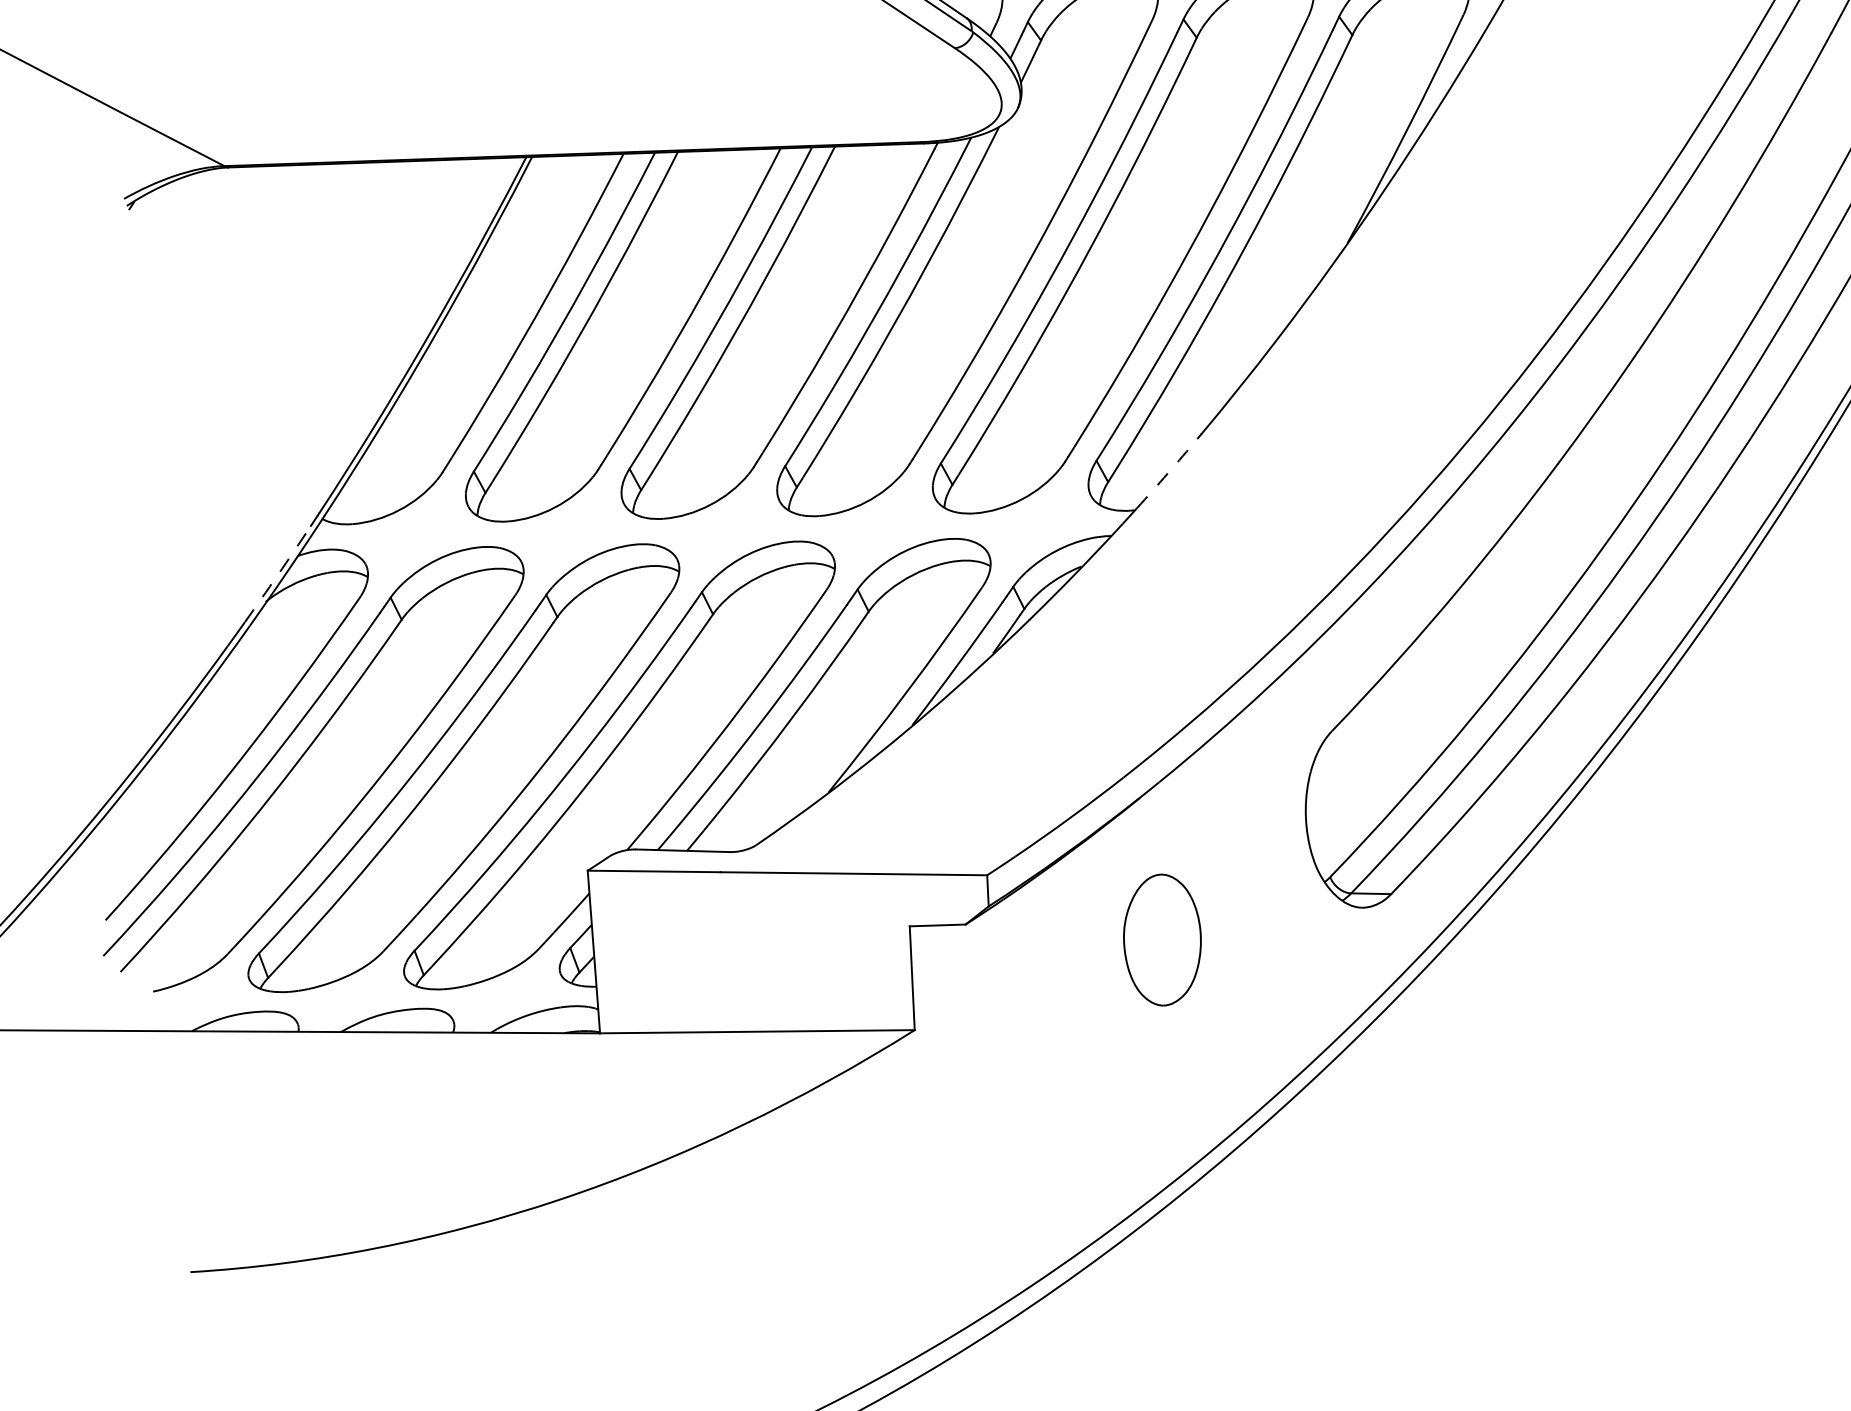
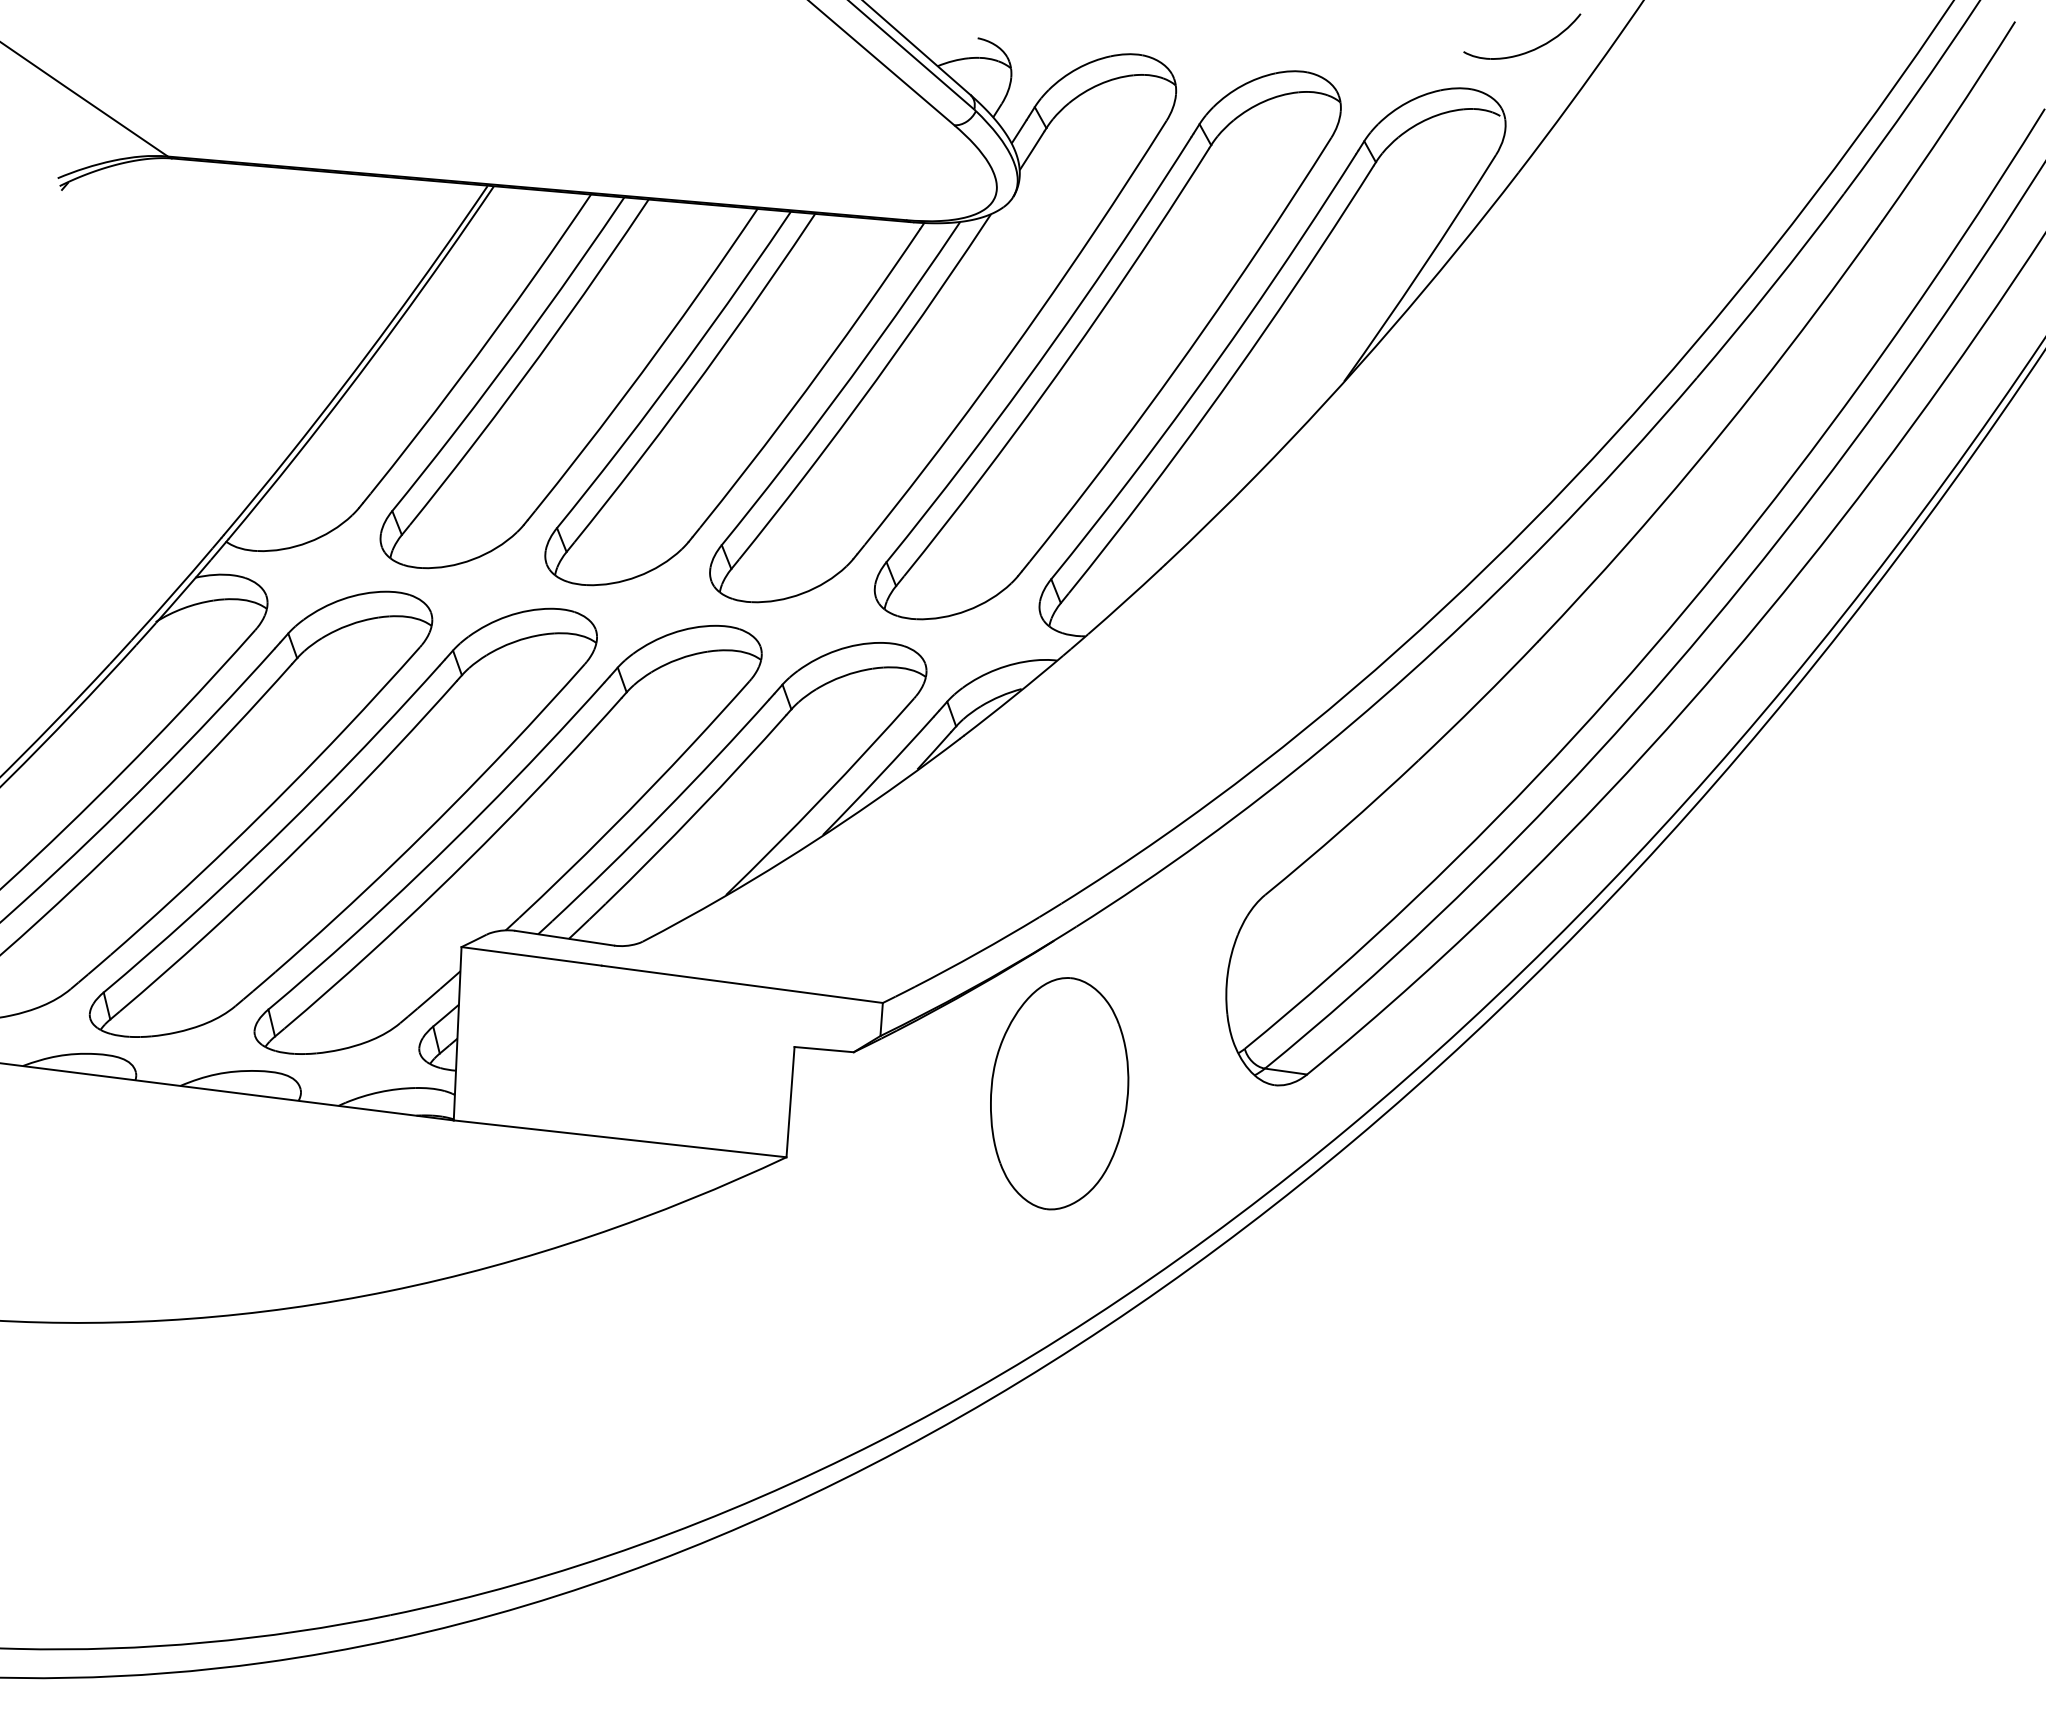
arc: (1167, 473) -> (1124, 601), dashed -> solid
arc: (278, 574) -> (172, 594), dashed -> solid
part: (1162, 939) -> (1059, 1093), size x1.67

